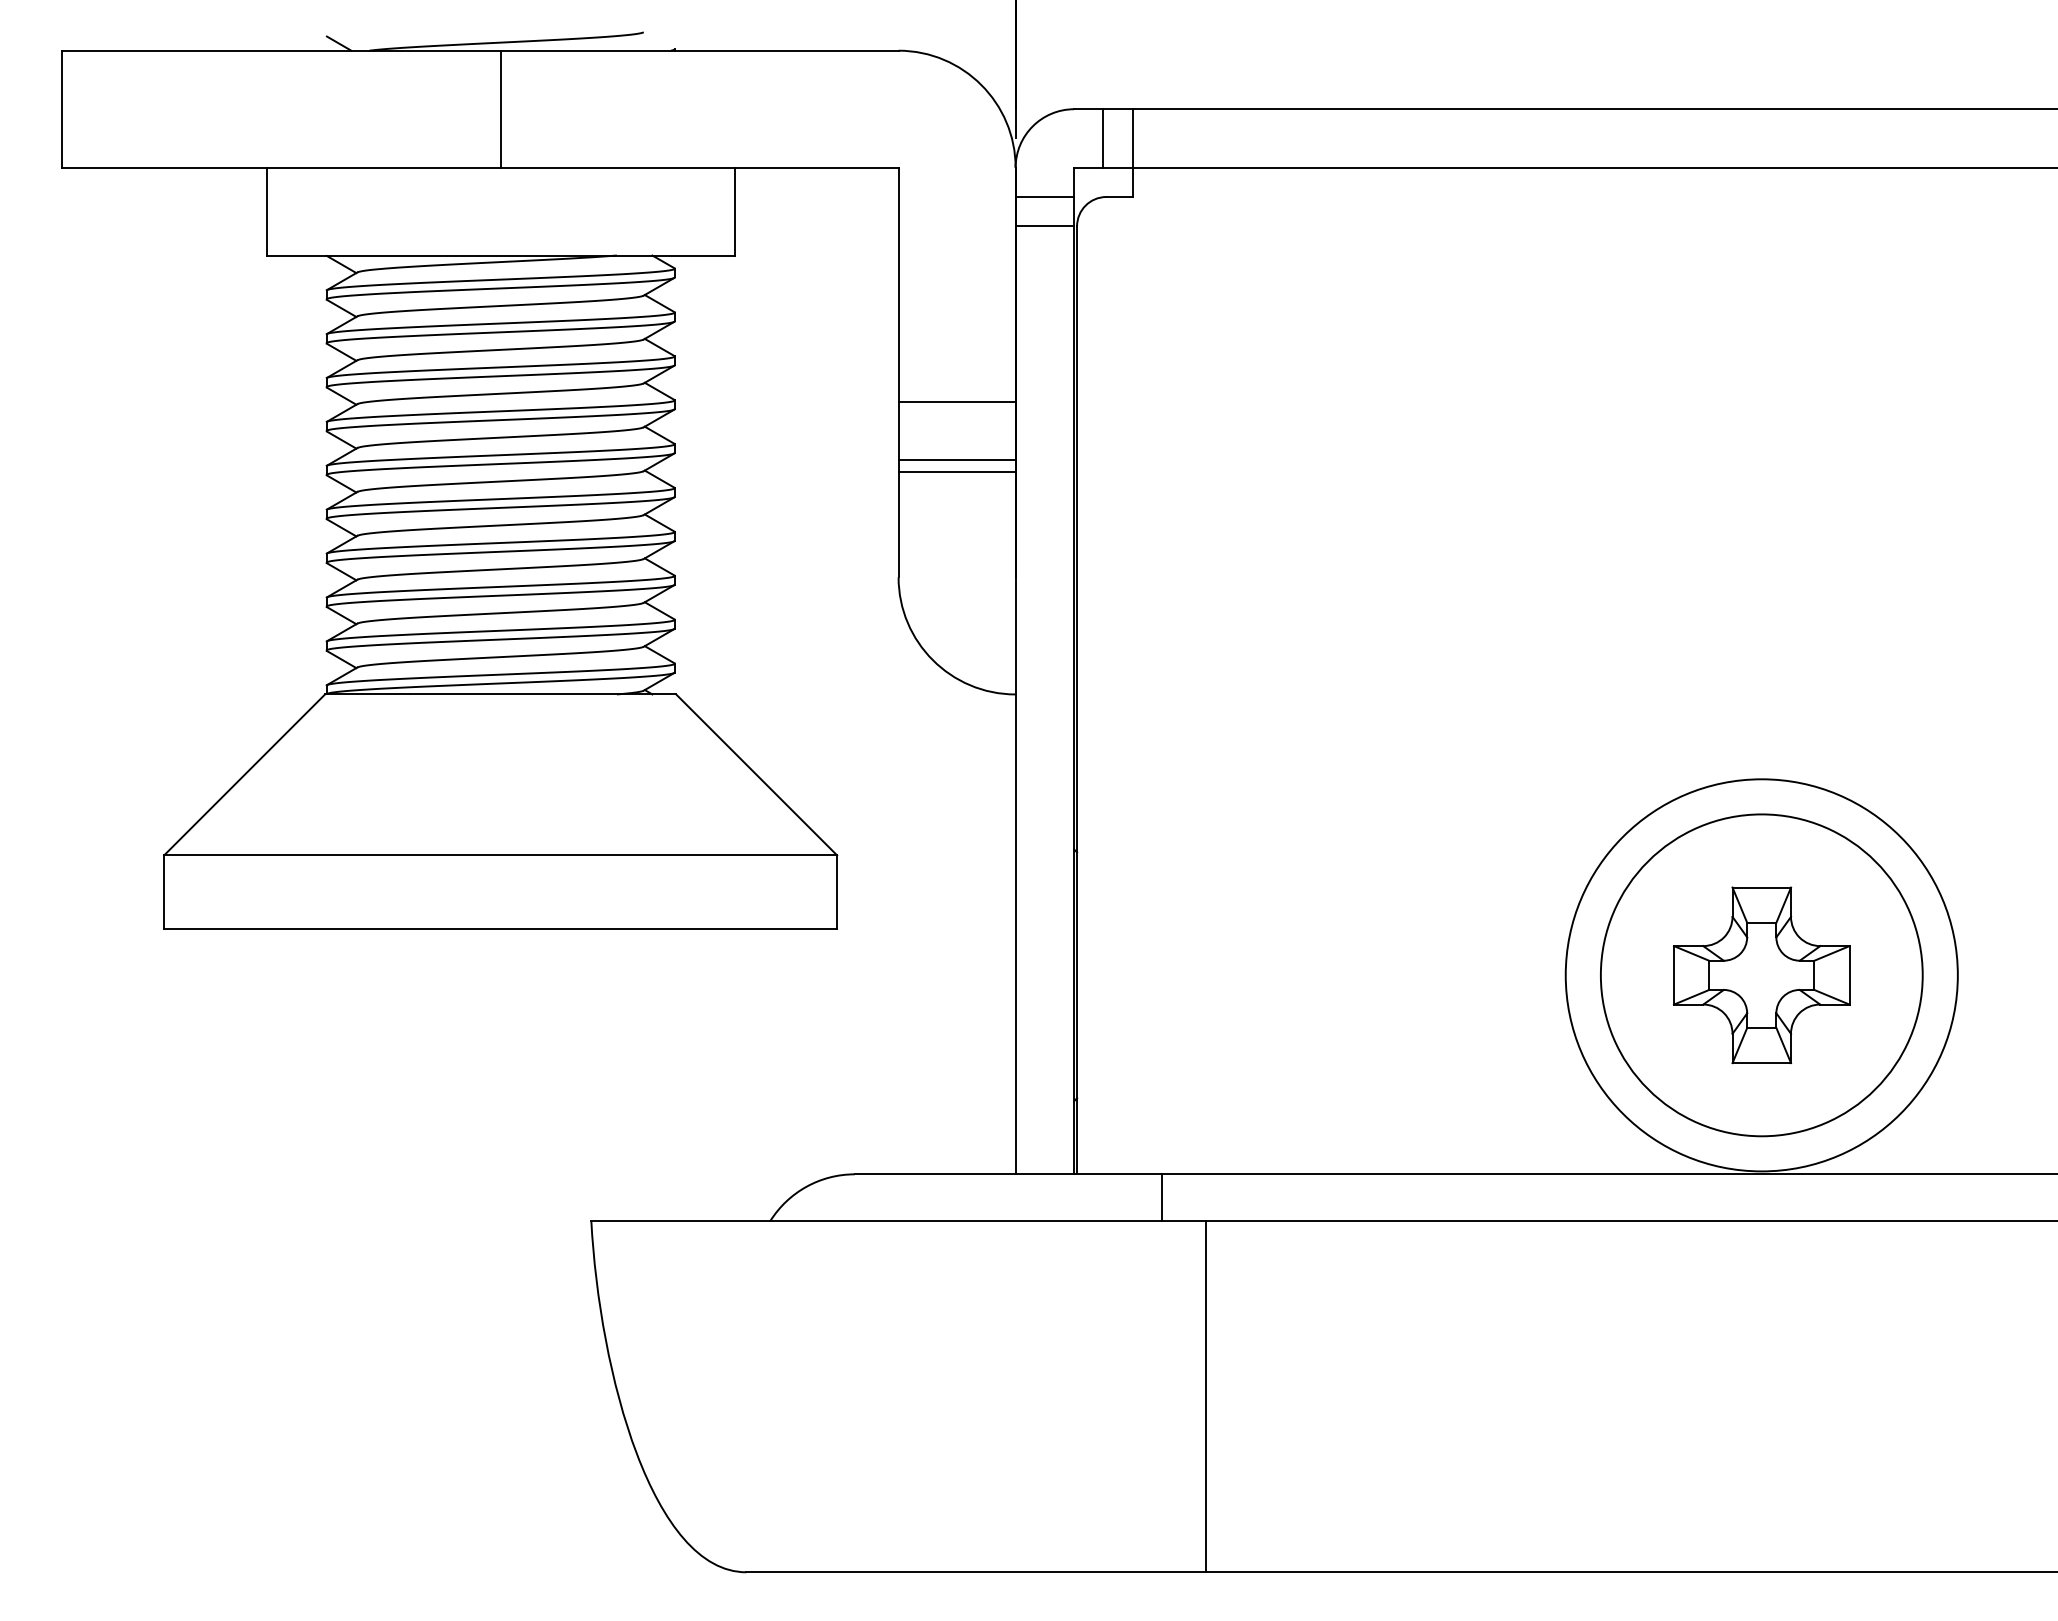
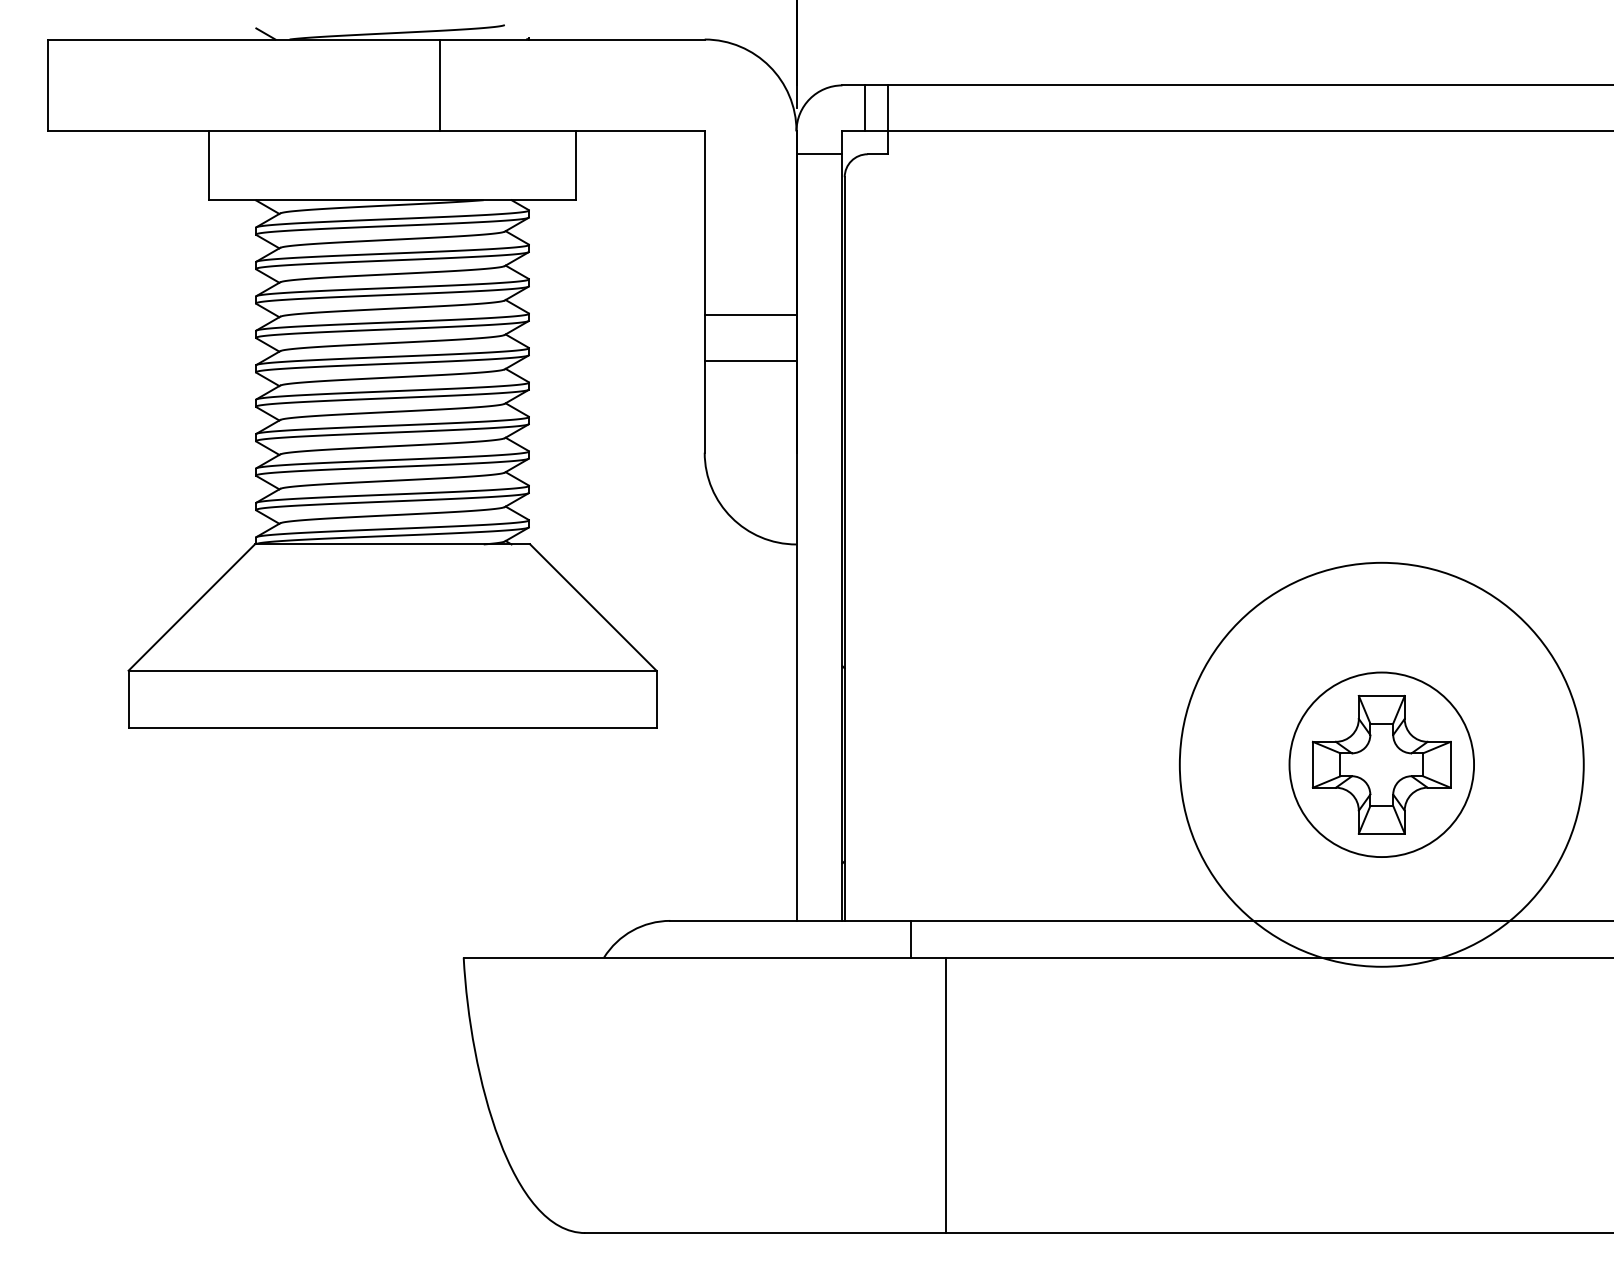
line: (500, 108) -> (440, 84), moved
line: (1044, 226) -> (819, 177), removed
line: (956, 472) -> (750, 370), removed
circle: (1761, 975) -> (1381, 764), size x0.6
circle: (1761, 975) -> (1381, 764), size x1.6

